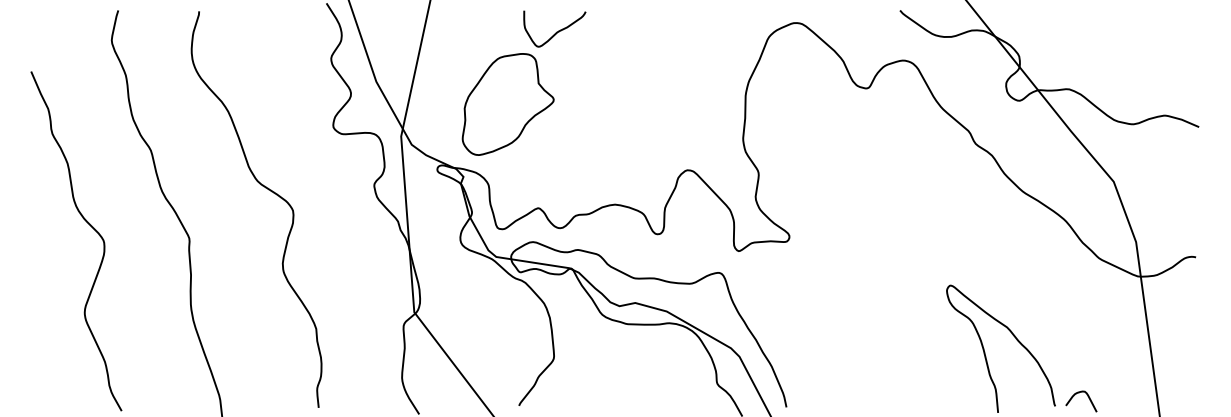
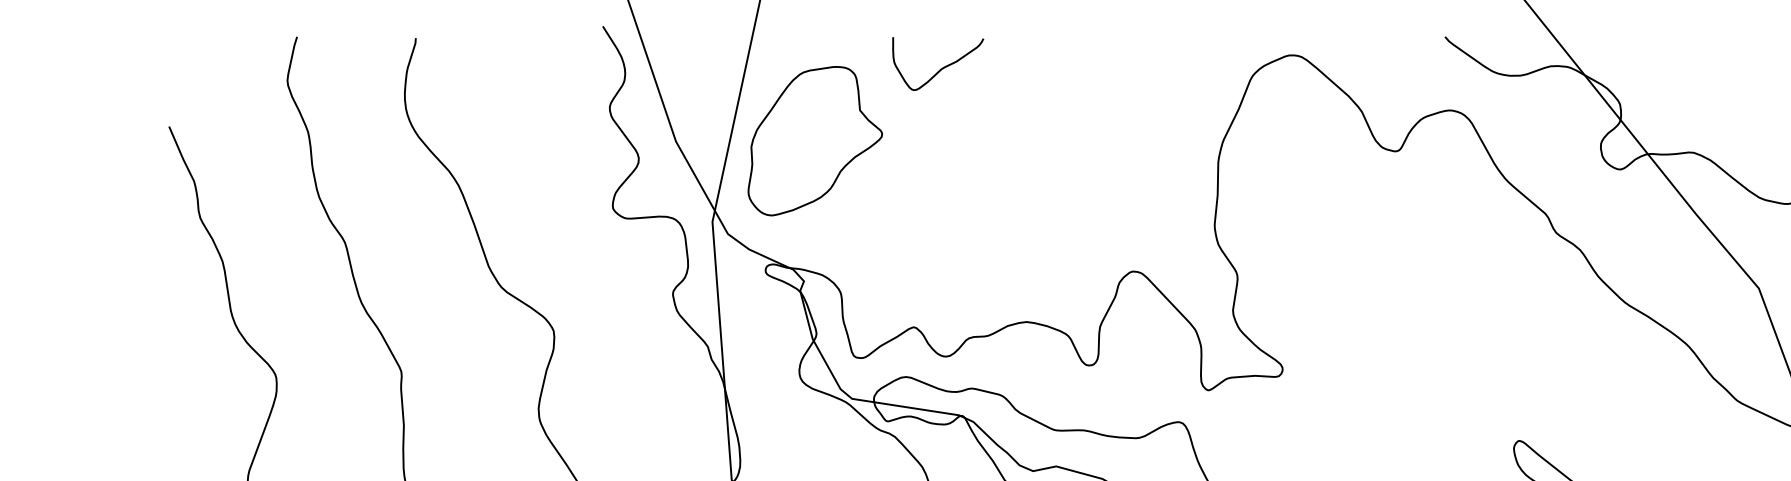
part: (507, 104) -> (814, 141), moved

